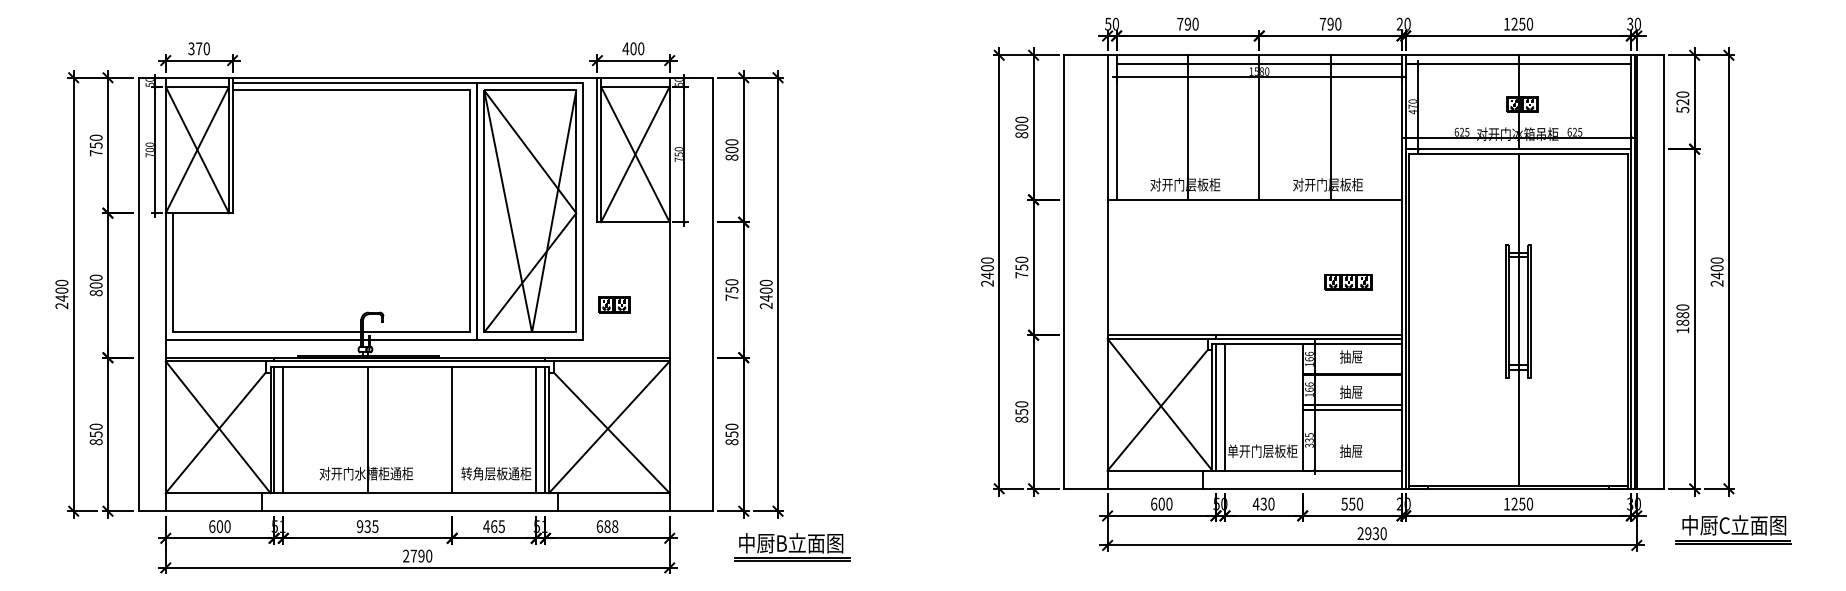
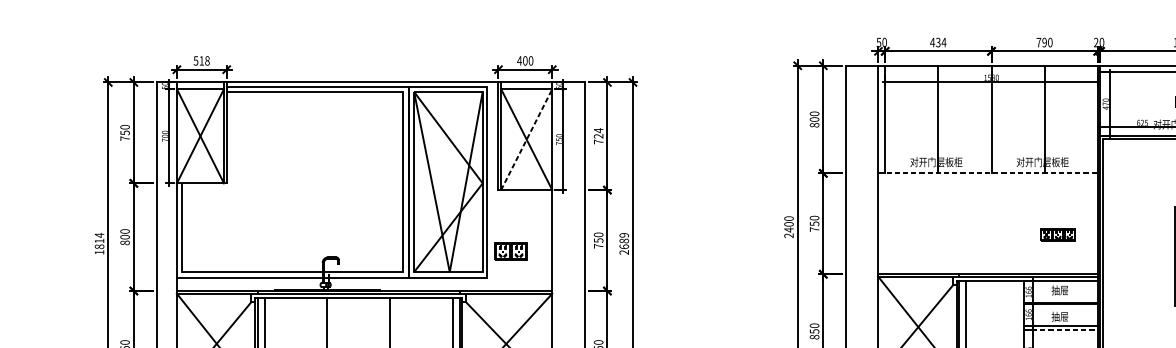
text: (1187, 23) -> (937, 42), 790 -> 434
text: (198, 48) -> (201, 60), 370 -> 518
line: (1259, 64) -> (991, 72), removed
text: (731, 149) -> (598, 135), 800 -> 724
line: (635, 154) -> (526, 139), solid -> dashed
line: (1255, 199) -> (988, 173), solid -> dashed
text: (765, 290) -> (623, 240), 2400 -> 2689
text: (61, 294) -> (99, 243), 2400 -> 1814
part: (614, 304) -> (511, 251), size x1.4
line: (1352, 410) -> (1060, 330), solid -> dashed

